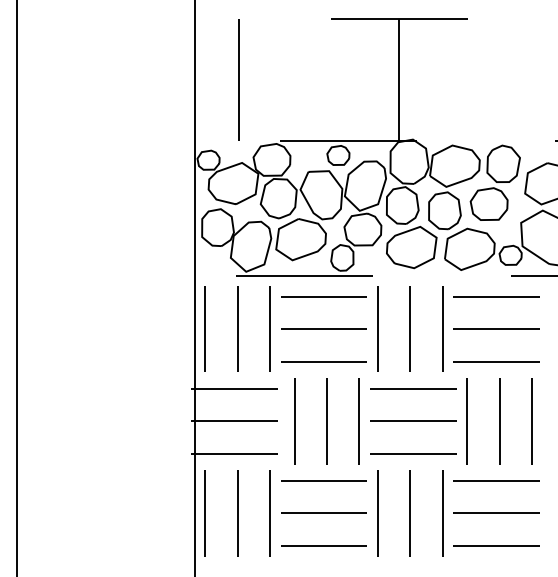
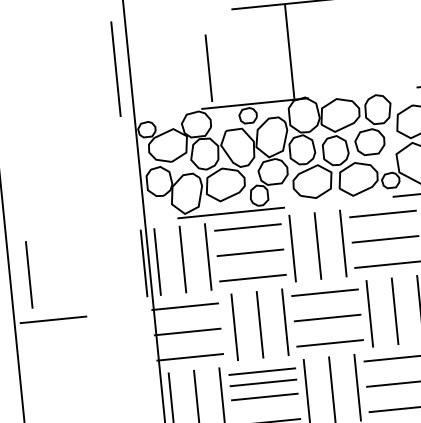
line: (238, 79) -> (115, 68), moved
line: (294, 90) -> (208, 68), added
line: (40, 328) -> (28, 274), added
line: (187, 328) -> (143, 262), added
line: (66, 388) -> (53, 319), added
line: (323, 494) -> (262, 382), added

